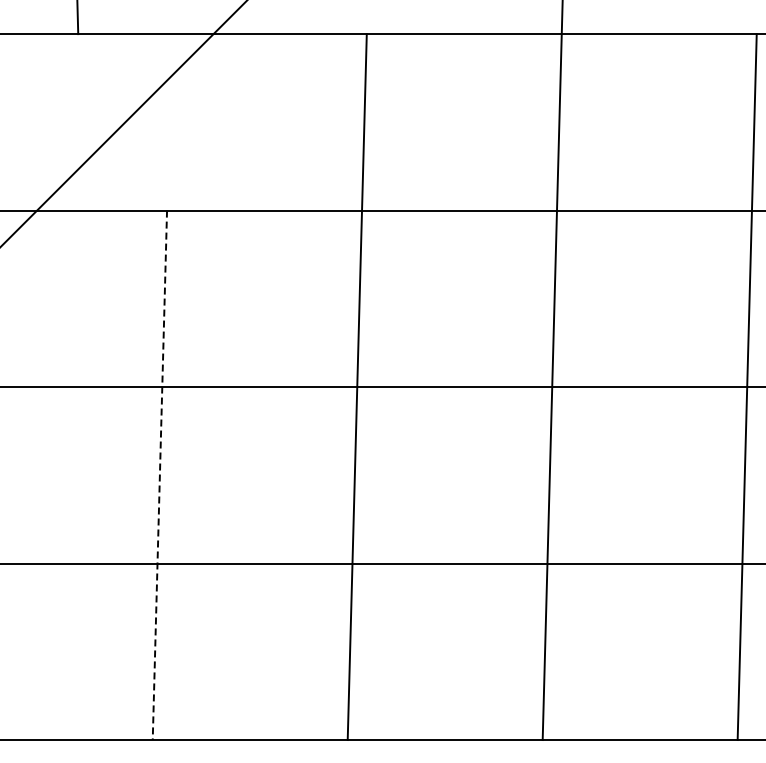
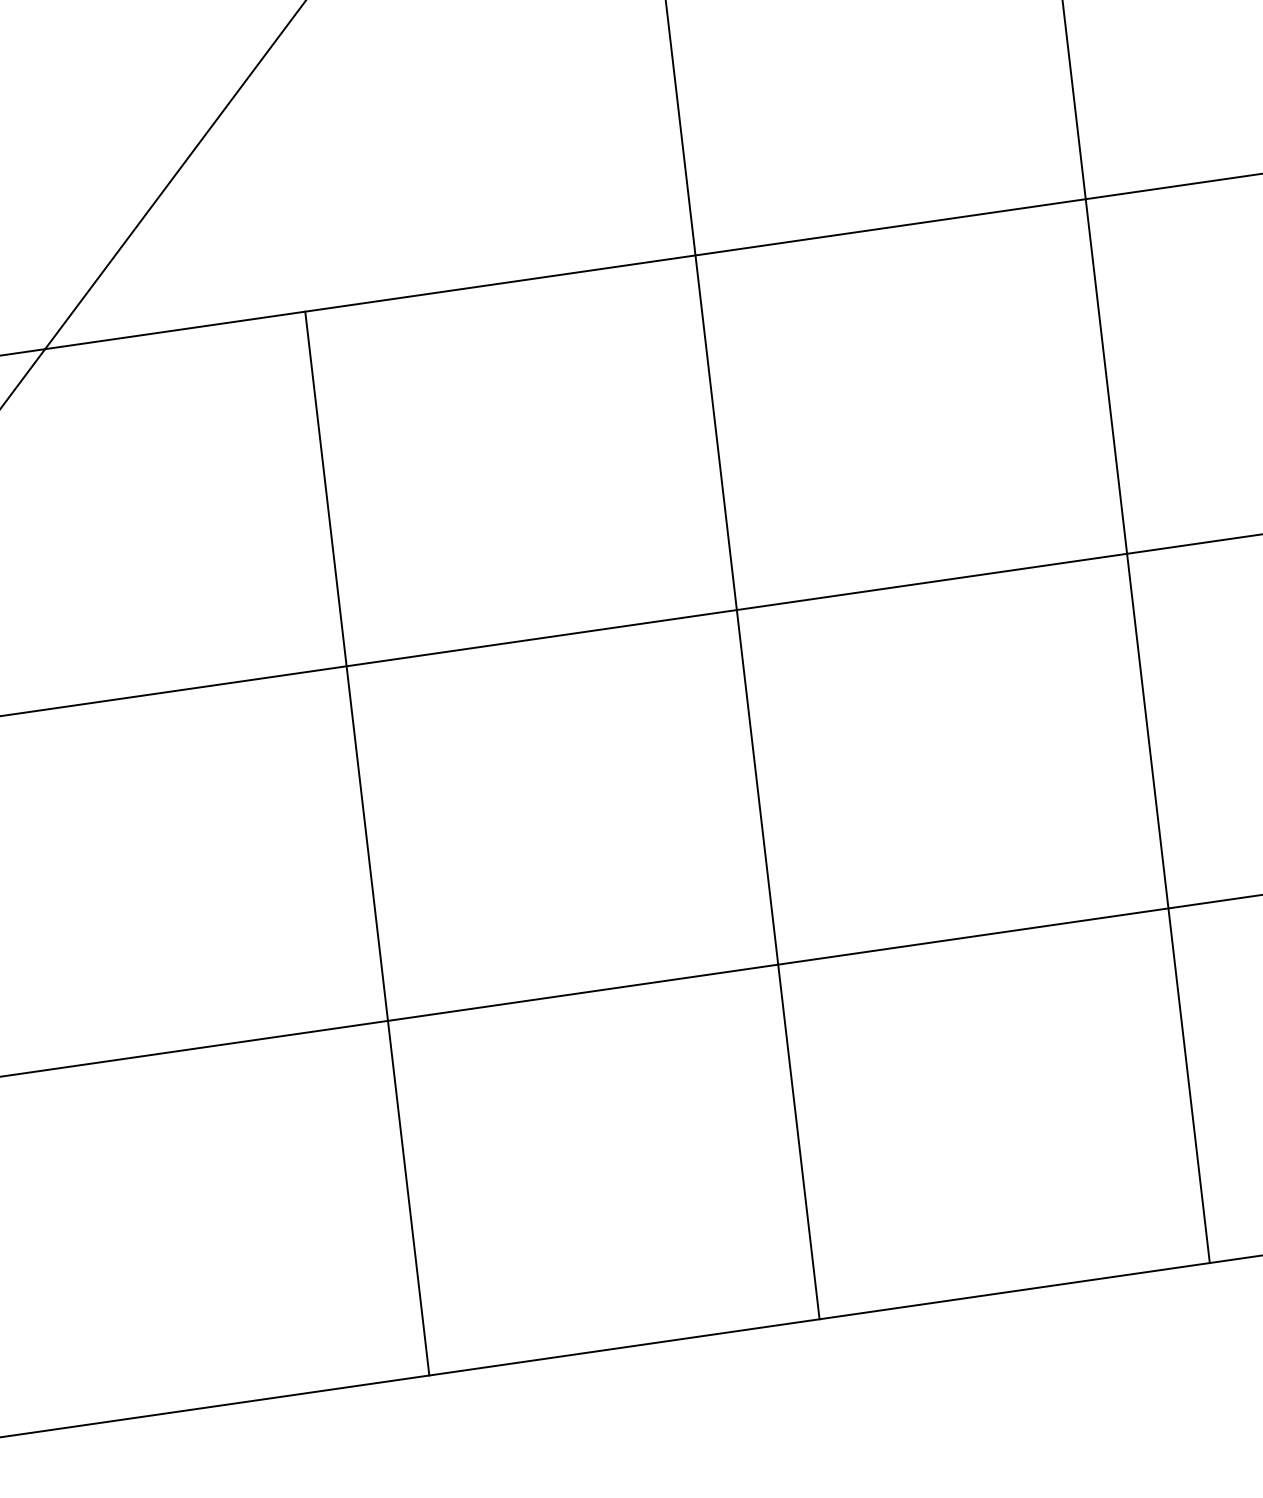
line: (159, 475) -> (366, 844), dashed -> solid

